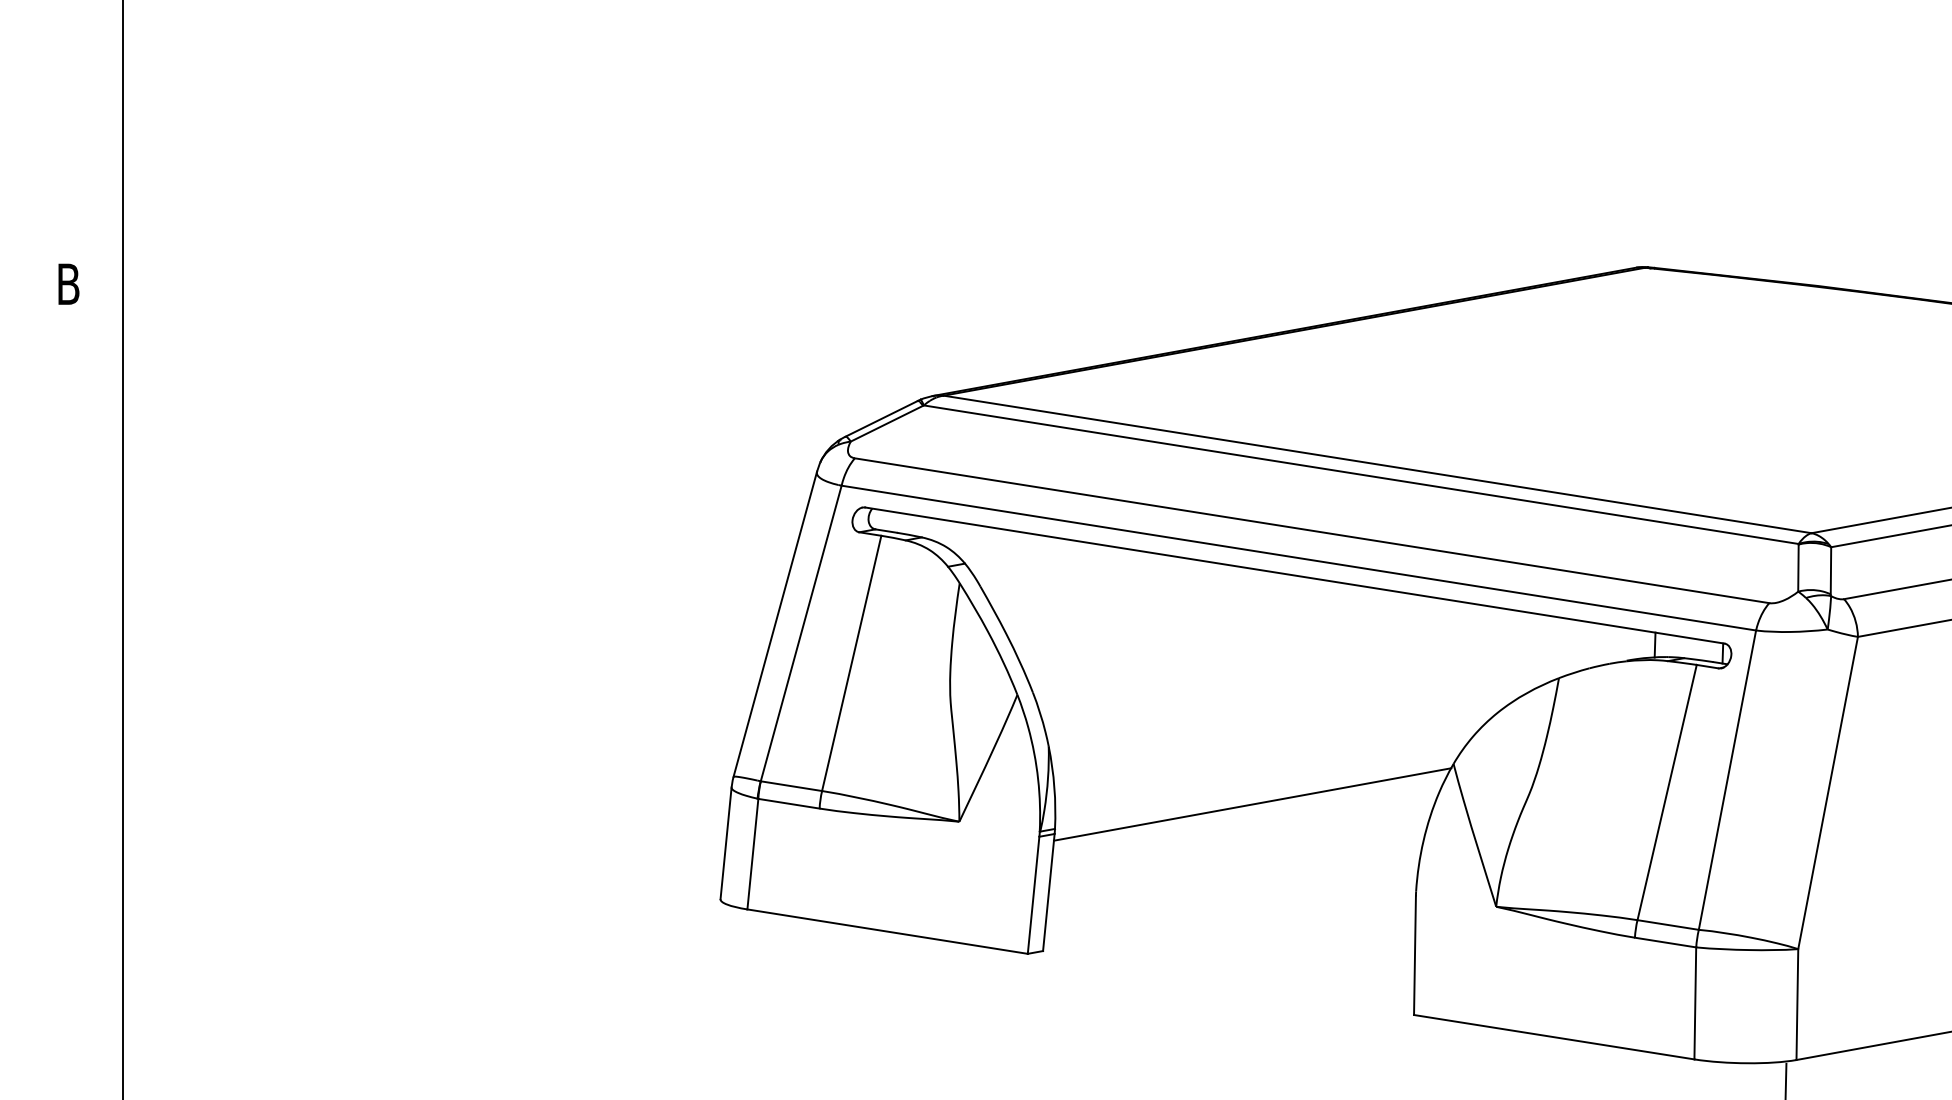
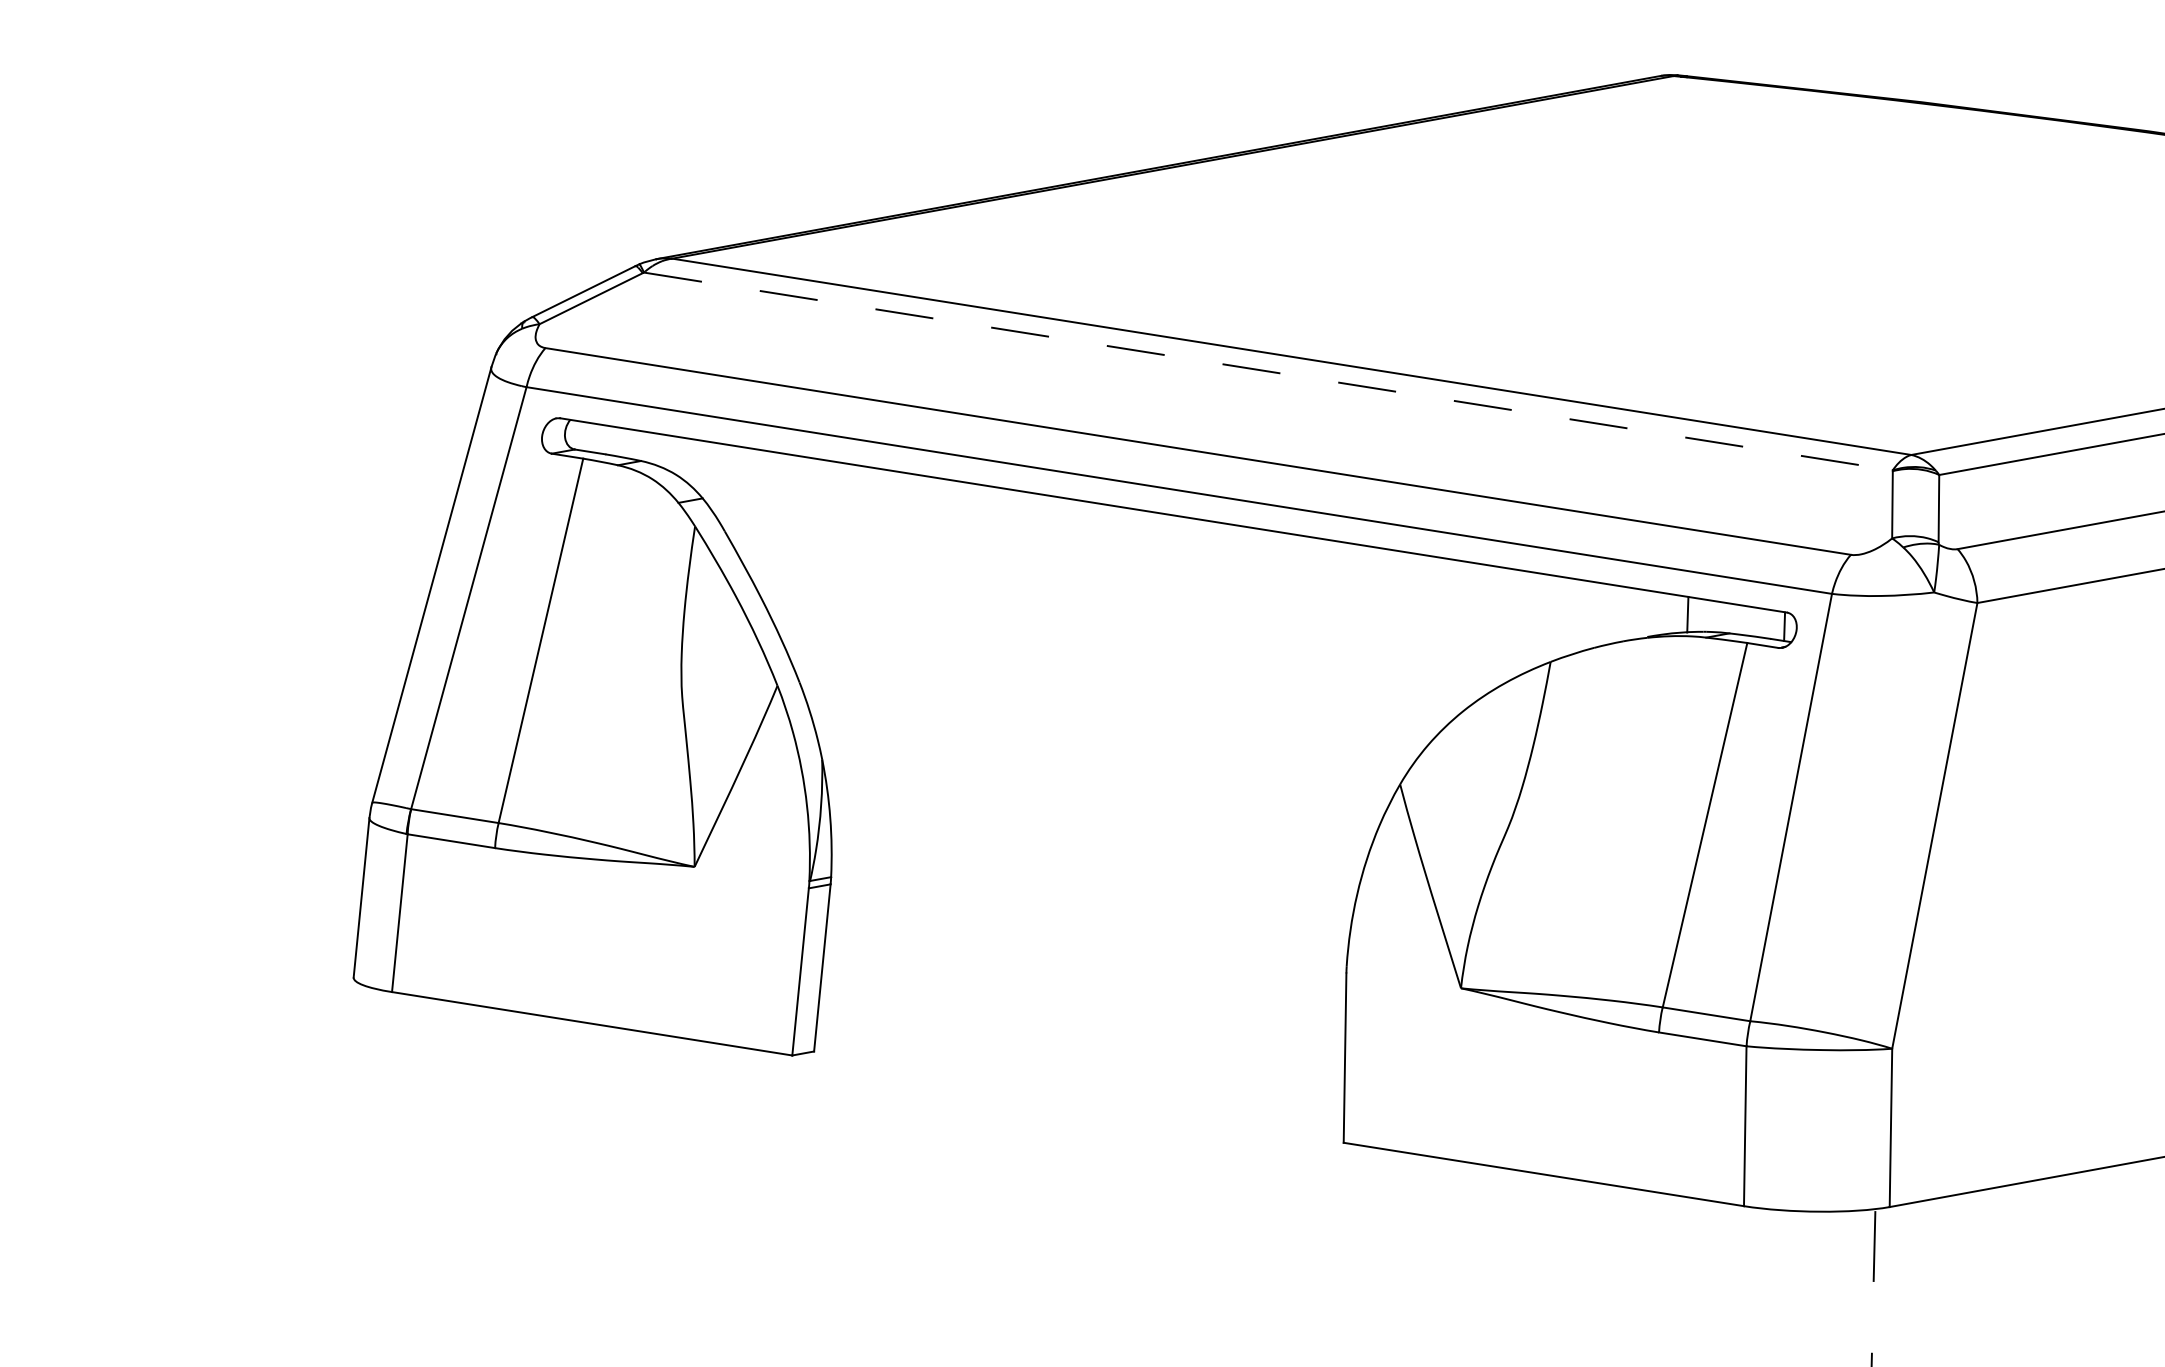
line: (1361, 474) -> (1268, 371), solid -> dashed
line: (1252, 804) -> (1113, 842), removed

